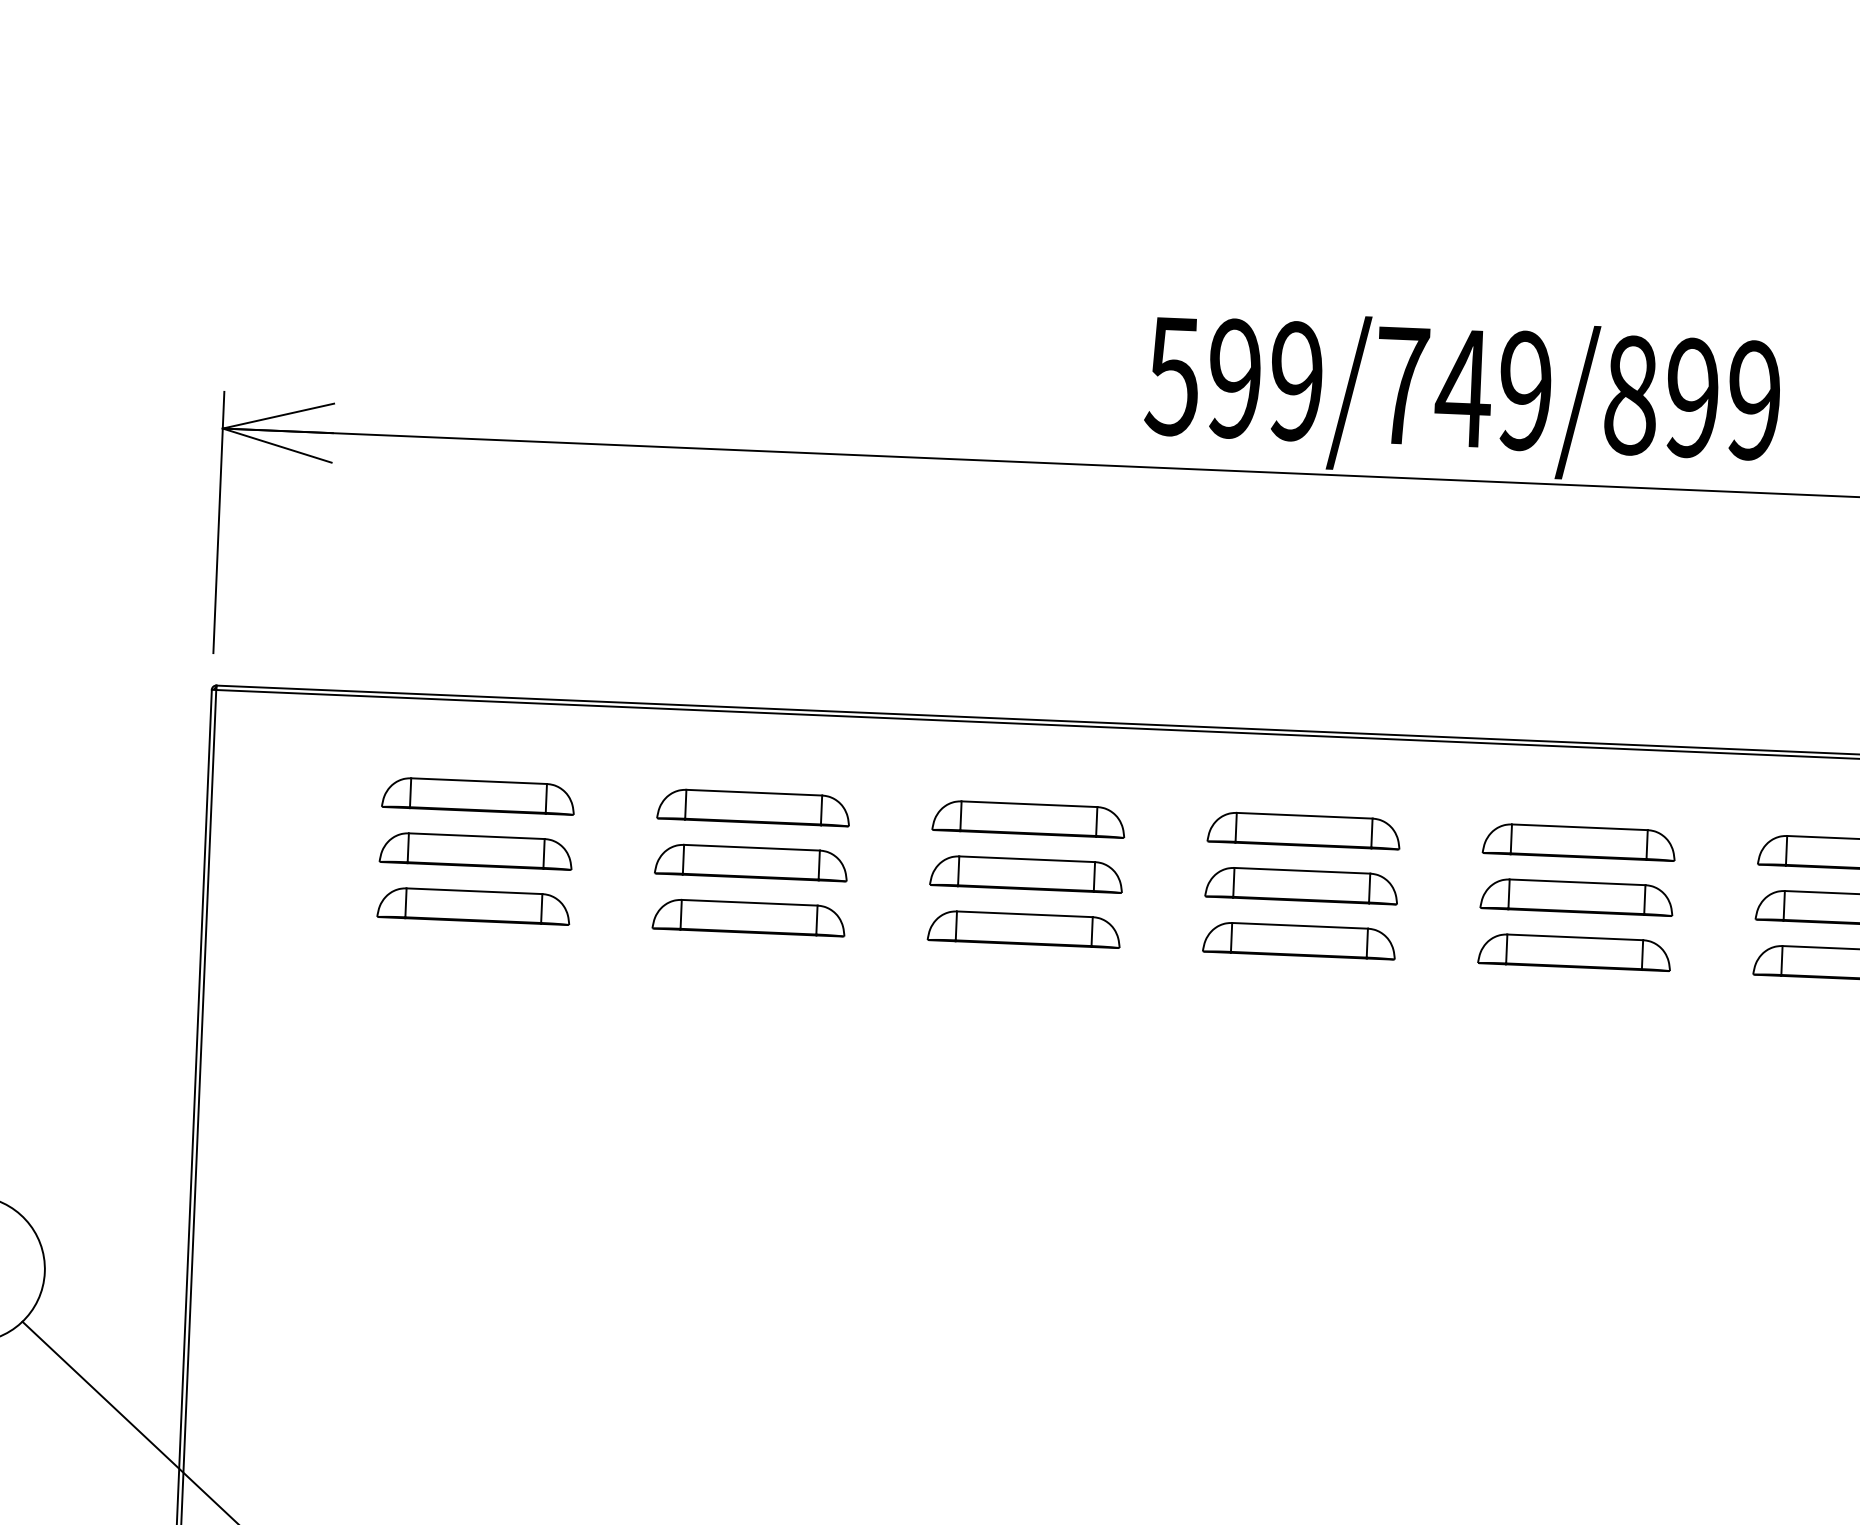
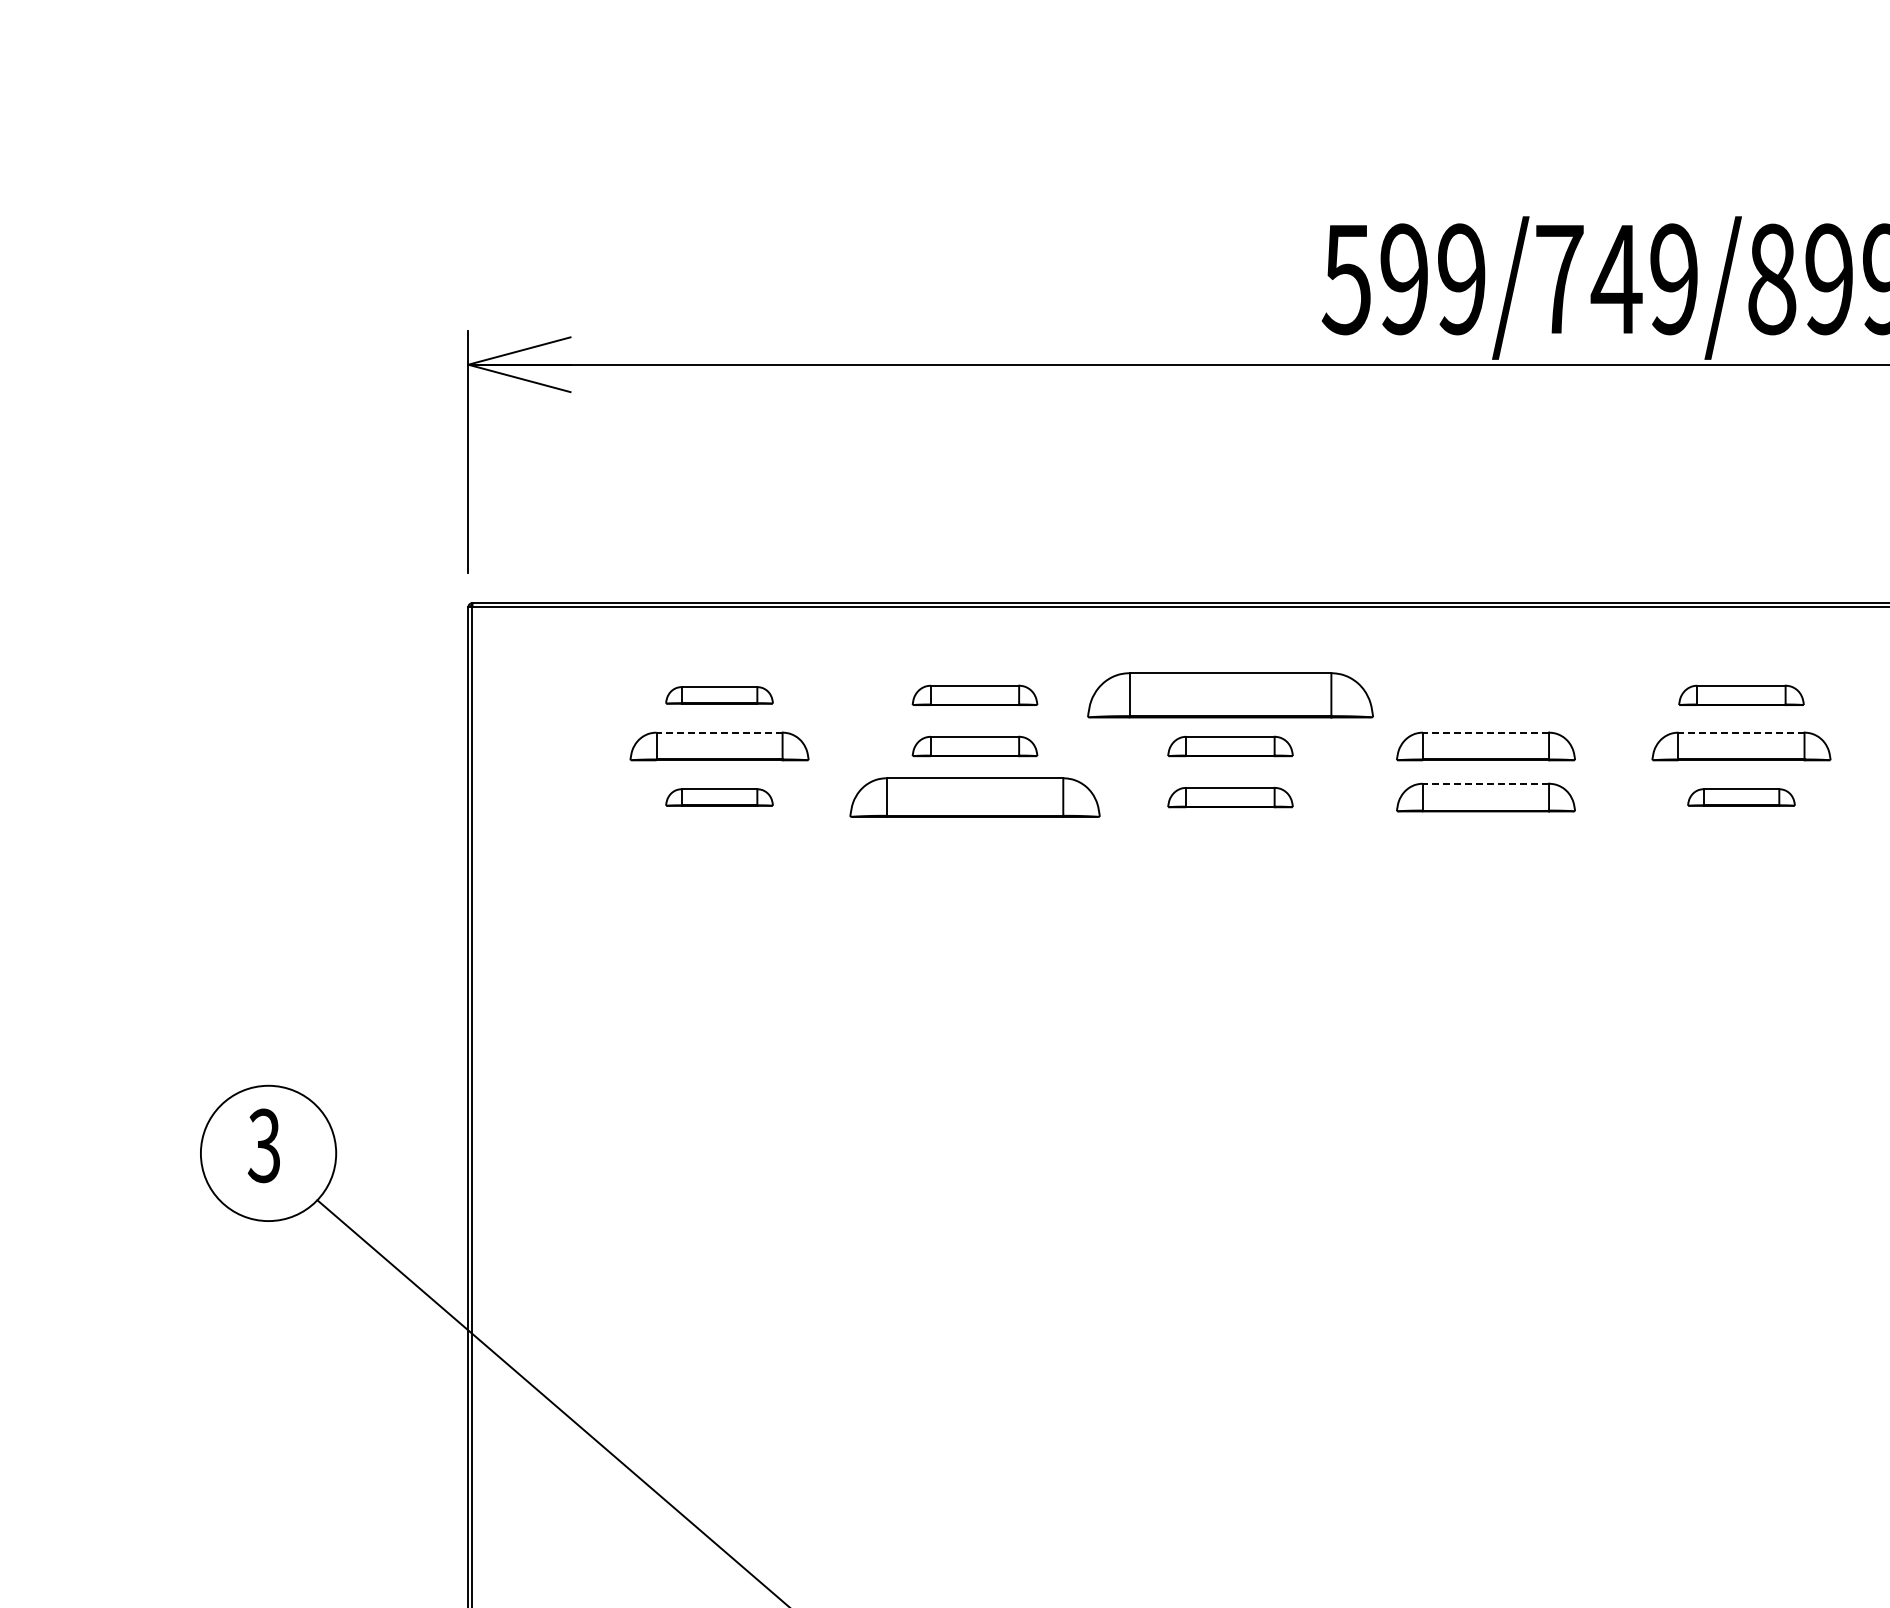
part: (478, 796) -> (719, 695), size x0.6
part: (753, 807) -> (974, 695), size x0.7
part: (1028, 819) -> (1230, 695), size x1.6
part: (1303, 830) -> (1485, 695), removed
line: (476, 836) -> (719, 732), solid -> dashed
part: (1579, 842) -> (1741, 695), size x0.7
part: (750, 862) -> (974, 746), size x0.7
line: (1301, 870) -> (1485, 732), solid -> dashed
part: (1026, 874) -> (1230, 746), size x0.7
line: (1576, 882) -> (1740, 732), solid -> dashed
part: (473, 906) -> (719, 797), size x0.6
part: (748, 917) -> (974, 797), size x1.4
line: (1299, 925) -> (1485, 783), solid -> dashed
part: (1024, 929) -> (1230, 797), size x0.7
part: (1574, 952) -> (1741, 797), size x0.6

